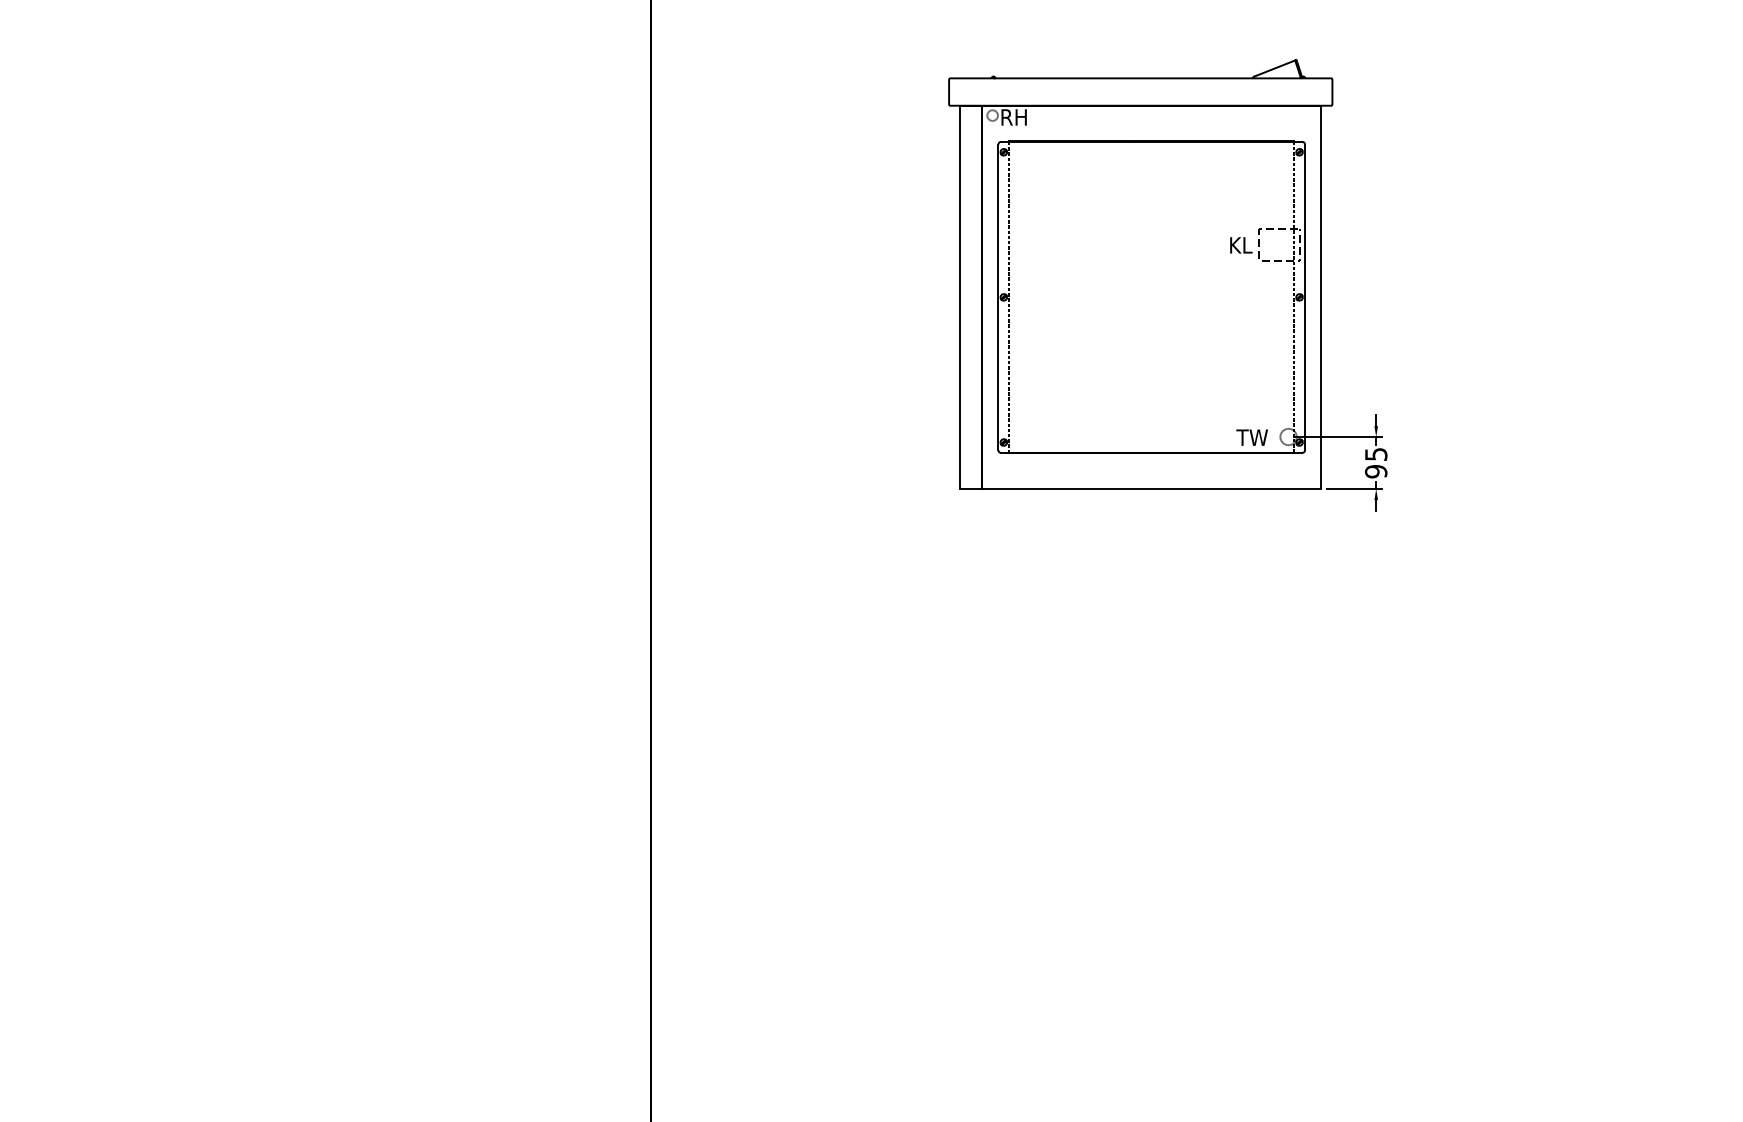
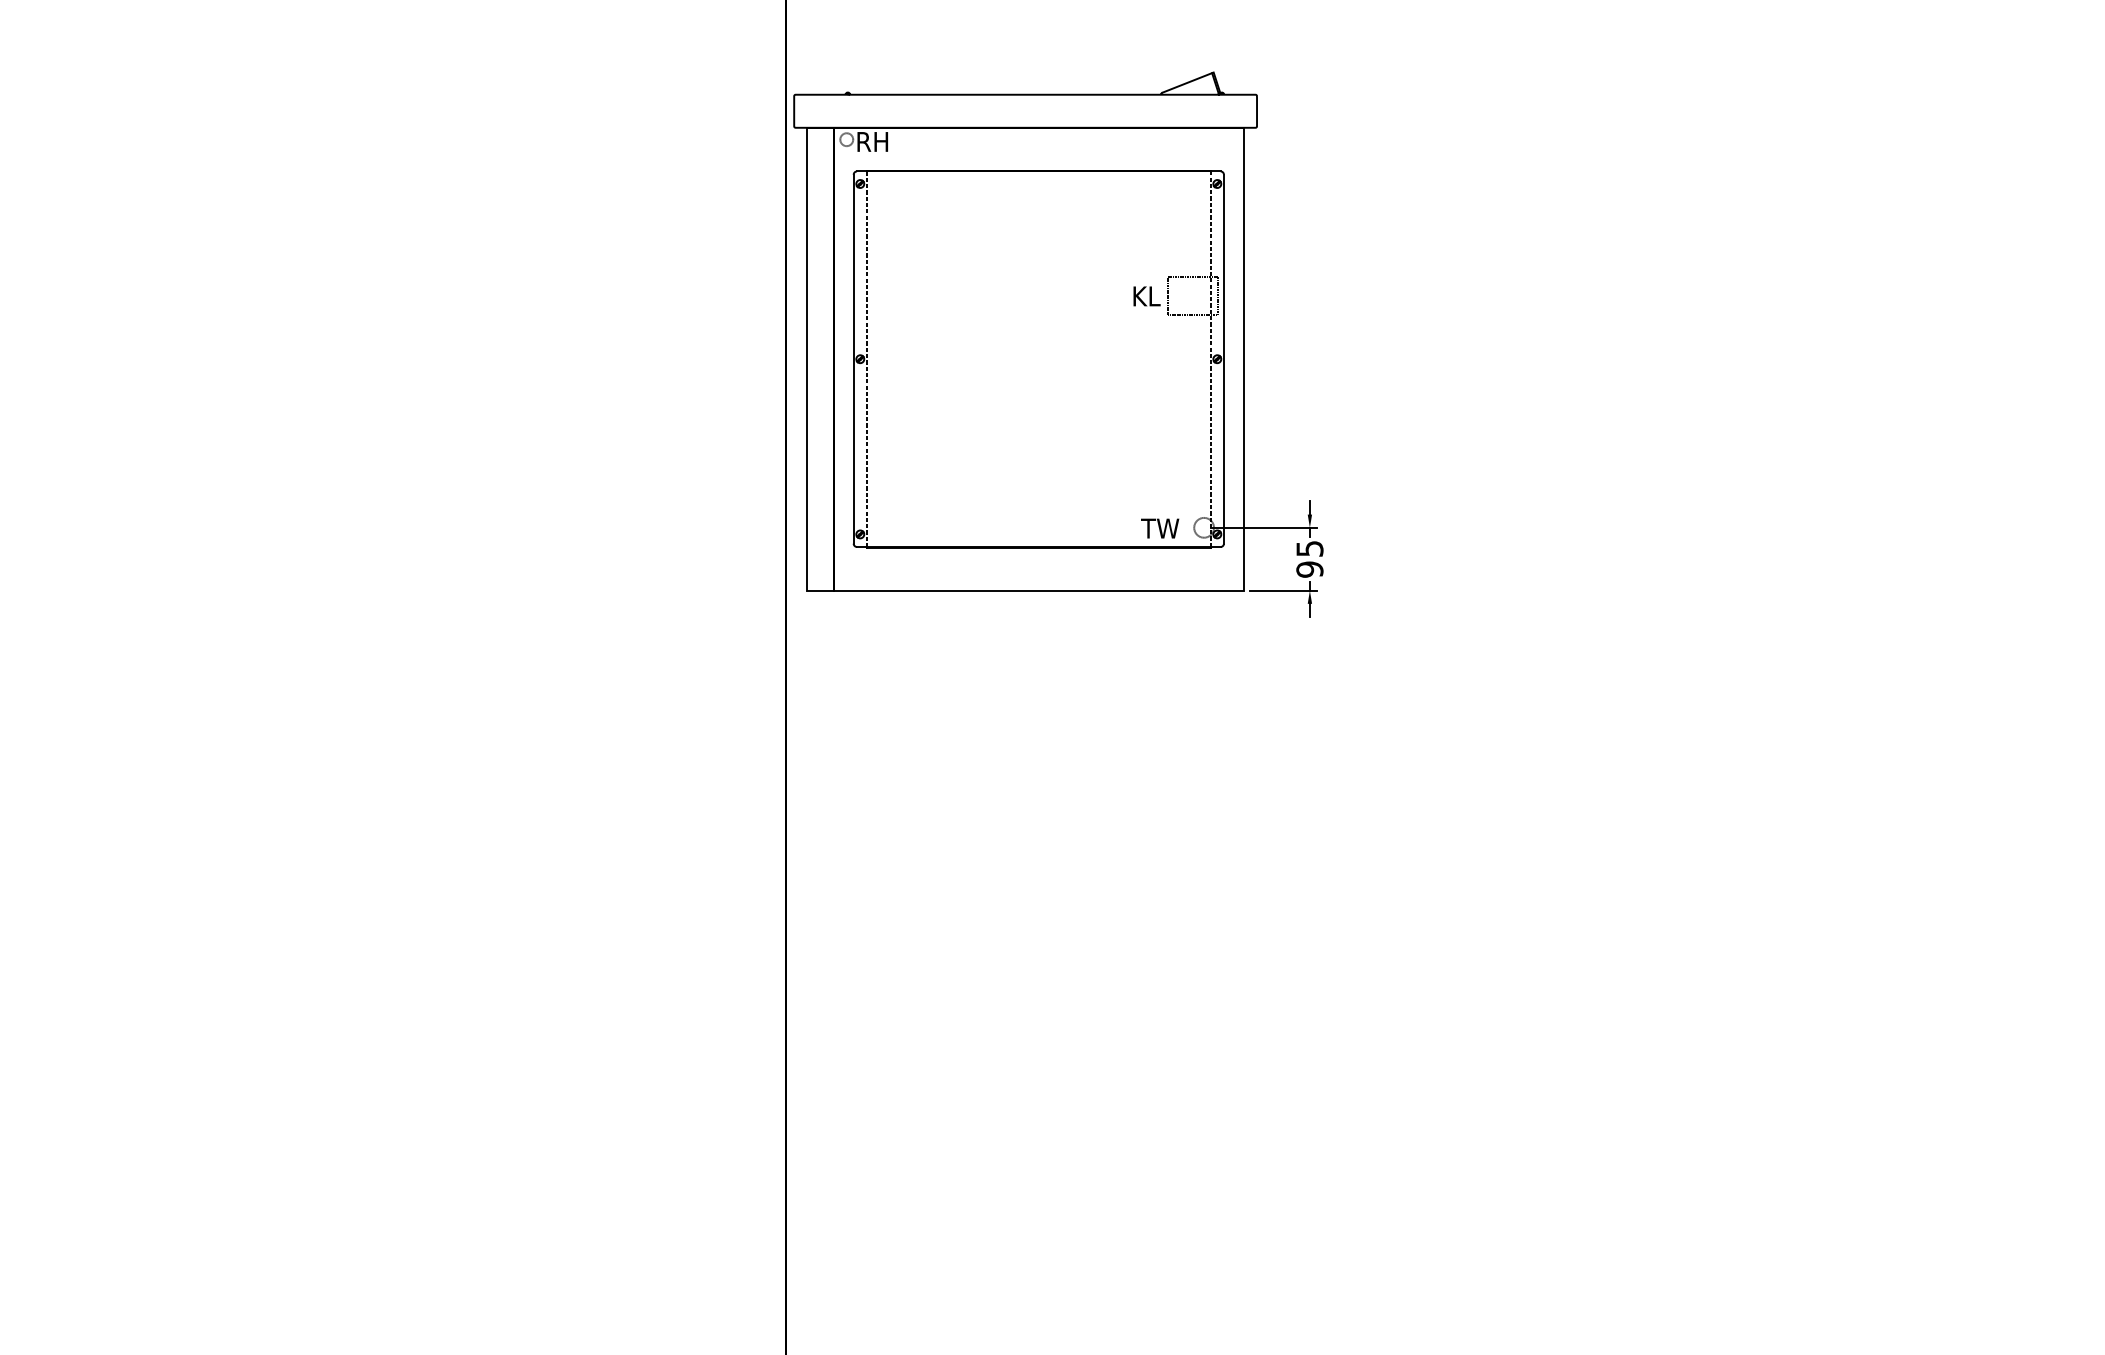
part: (1167, 285) -> (1058, 344), moved

